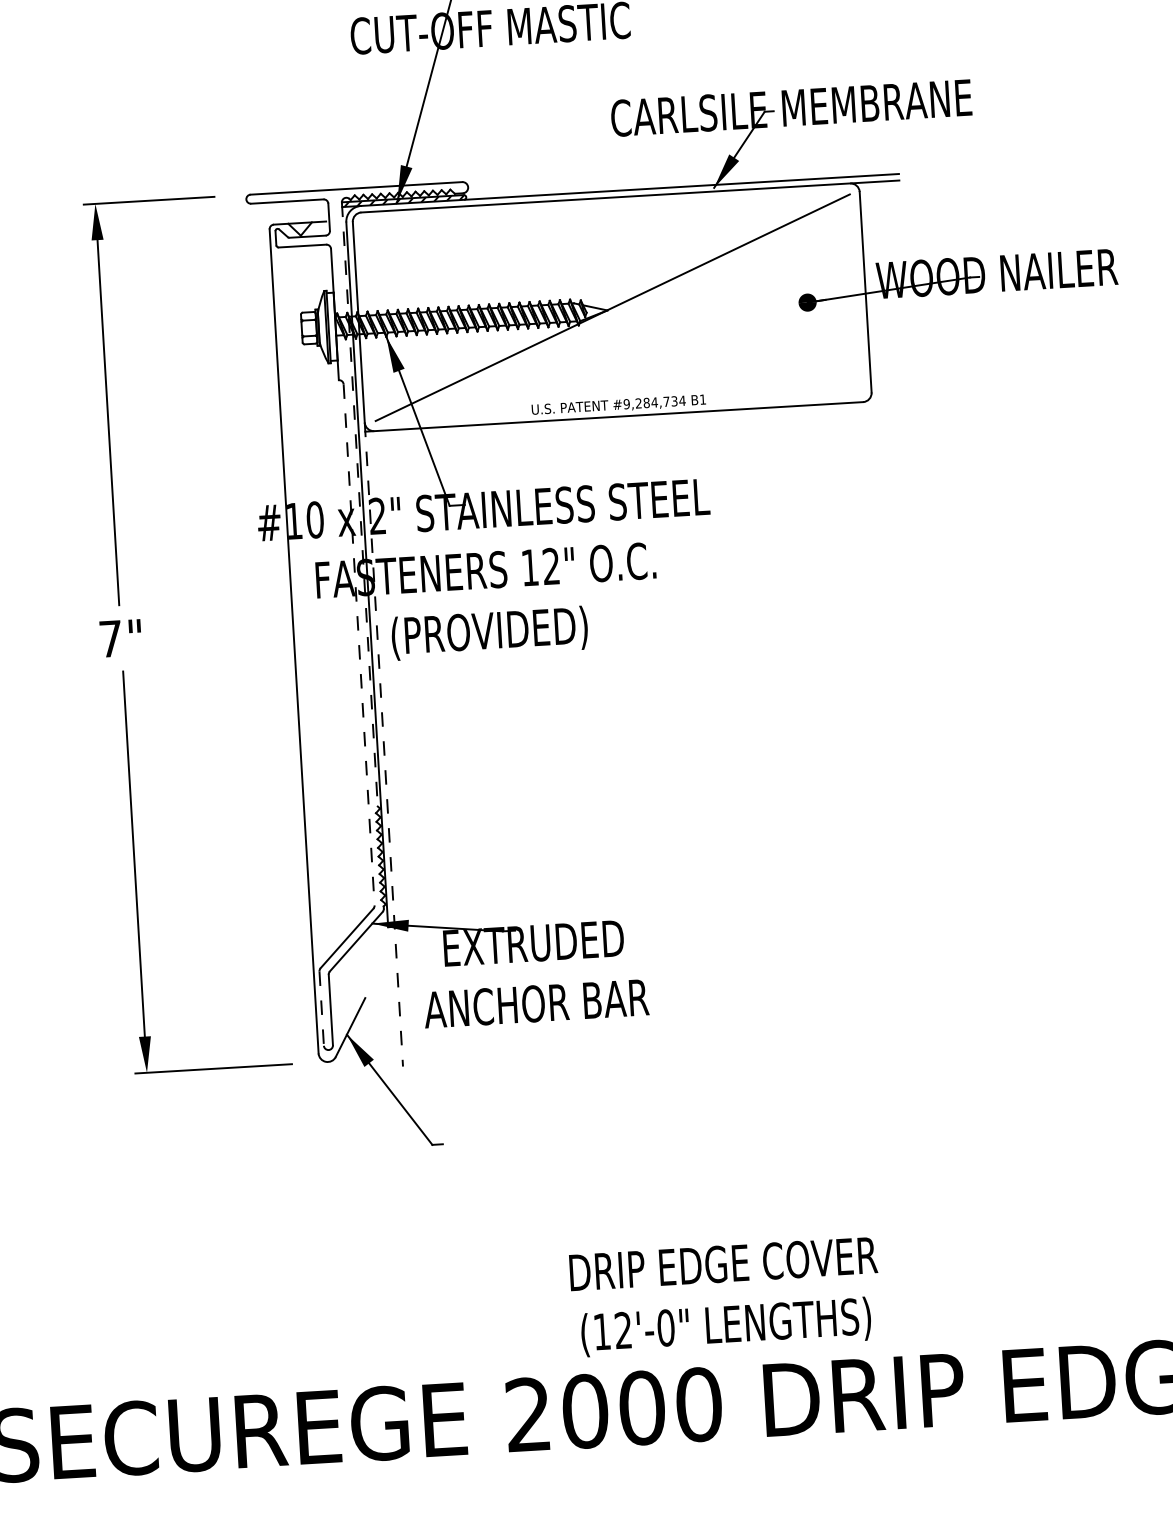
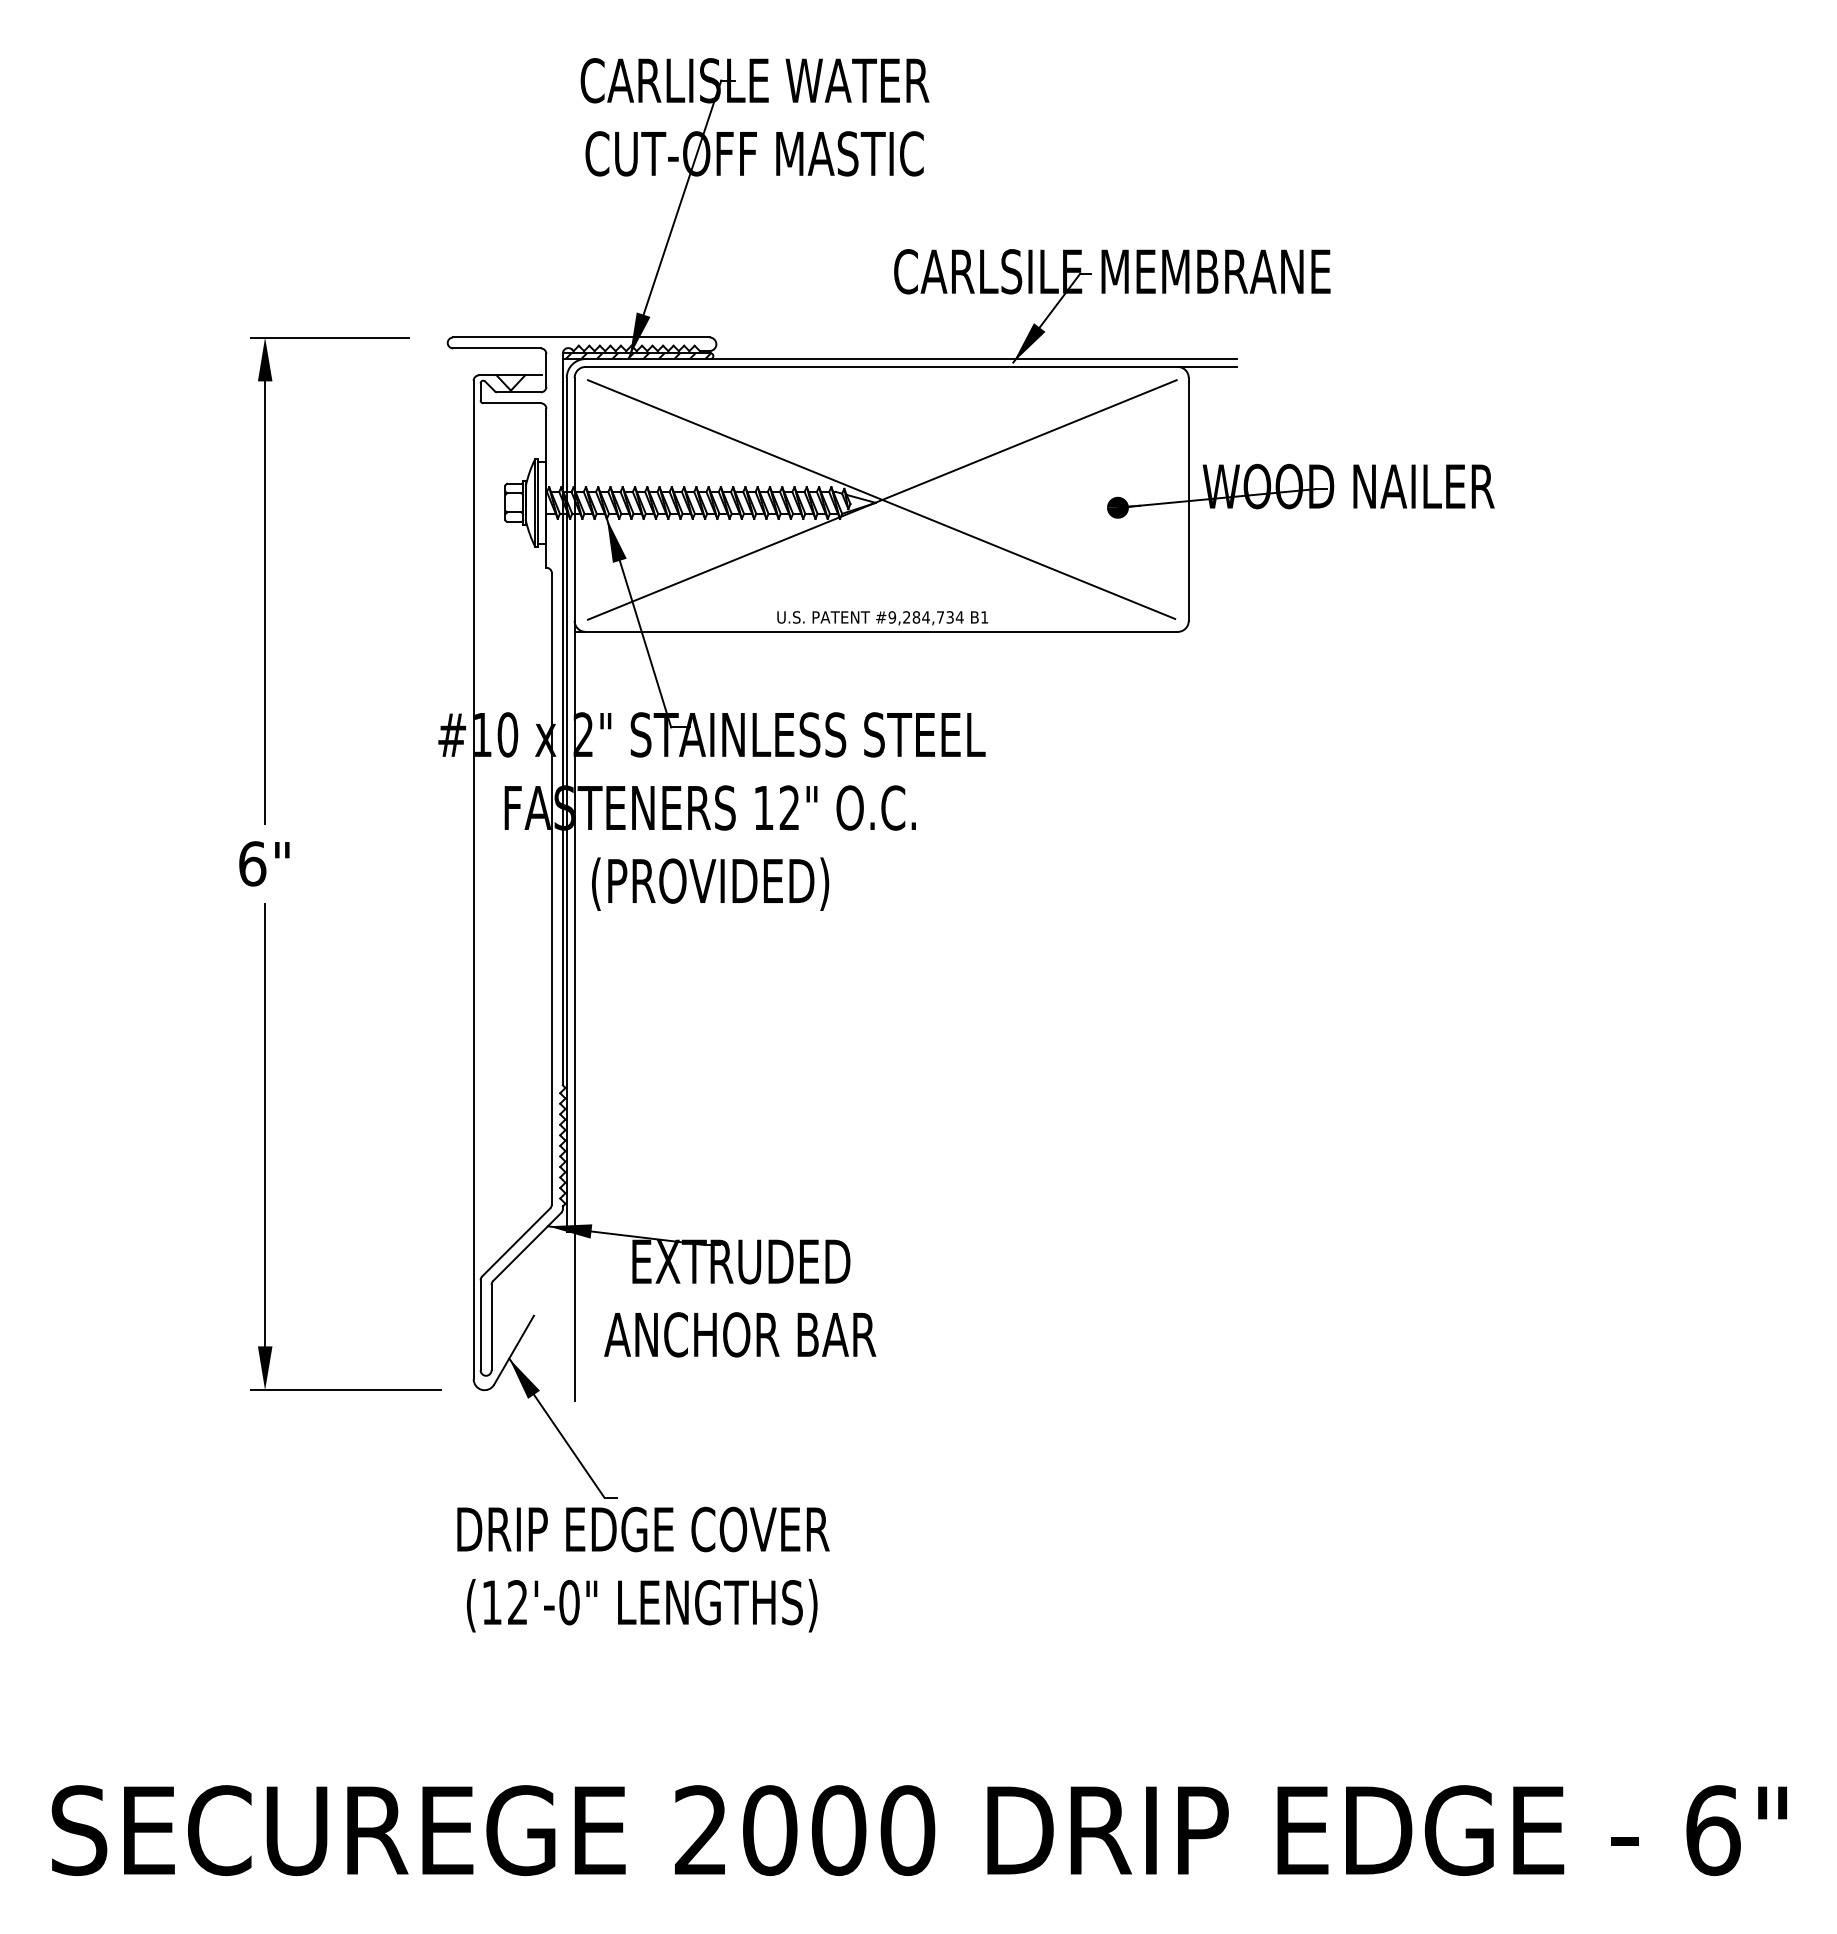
line: (612, 307) -> (881, 499), added
line: (359, 504) -> (562, 719), dashed -> solid
text: (110, 638) -> (252, 863), 7" -> 6"
line: (358, 644) -> (551, 888), dashed -> solid
line: (383, 745) -> (574, 1011), dashed -> solid
line: (321, 1008) -> (480, 1325), dashed -> solid
text: (725, 1297) -> (643, 1569), moved

